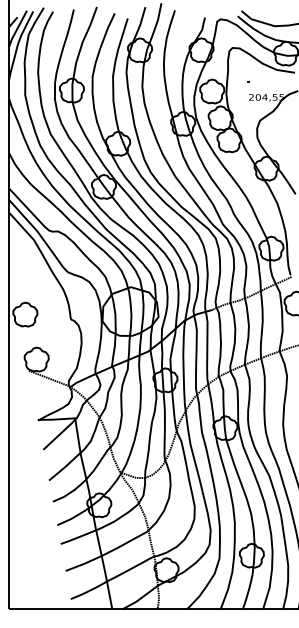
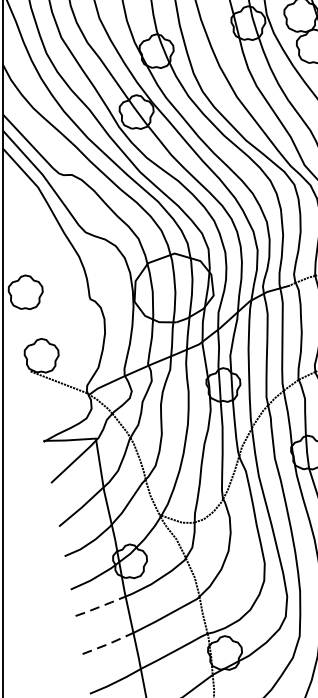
line: (78, 537) -> (100, 606), solid -> dashed
line: (84, 563) -> (109, 643), solid -> dashed

